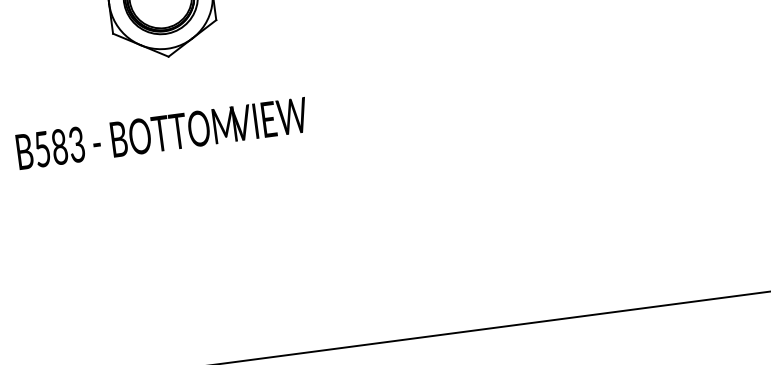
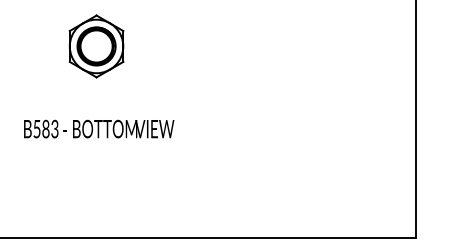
text: (162, 132) -> (99, 128), moved

